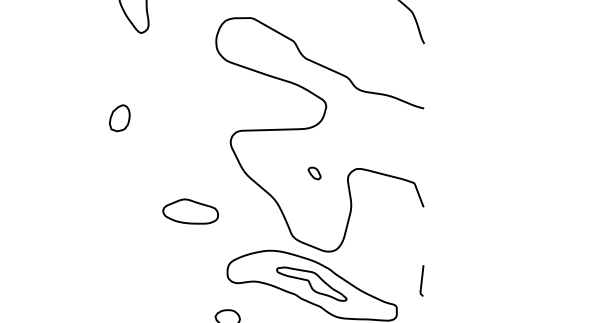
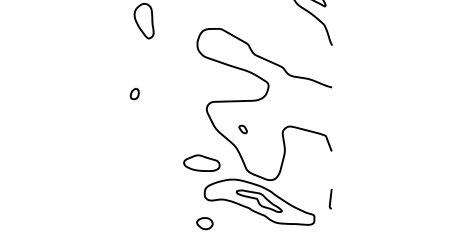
part: (119, 119) -> (134, 94), size x0.62
part: (313, 173) -> (242, 129), moved
part: (190, 210) -> (201, 162), moved

